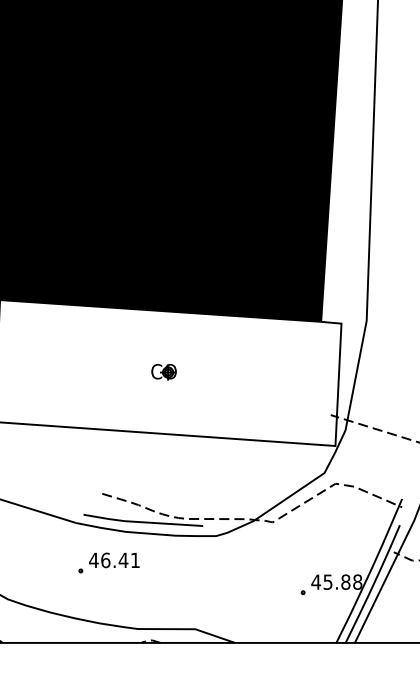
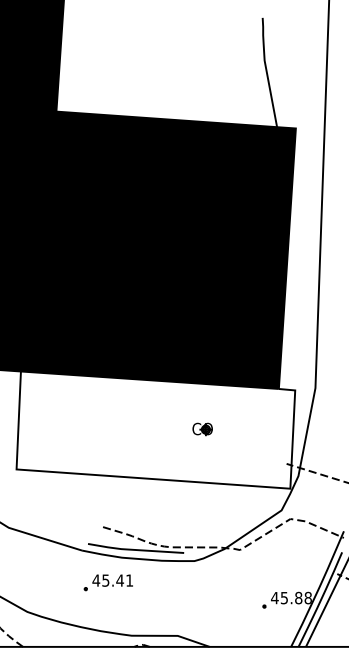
part: (163, 372) -> (202, 429), moved
text: (105, 560) -> (105, 580), 46.41 -> 45.41

